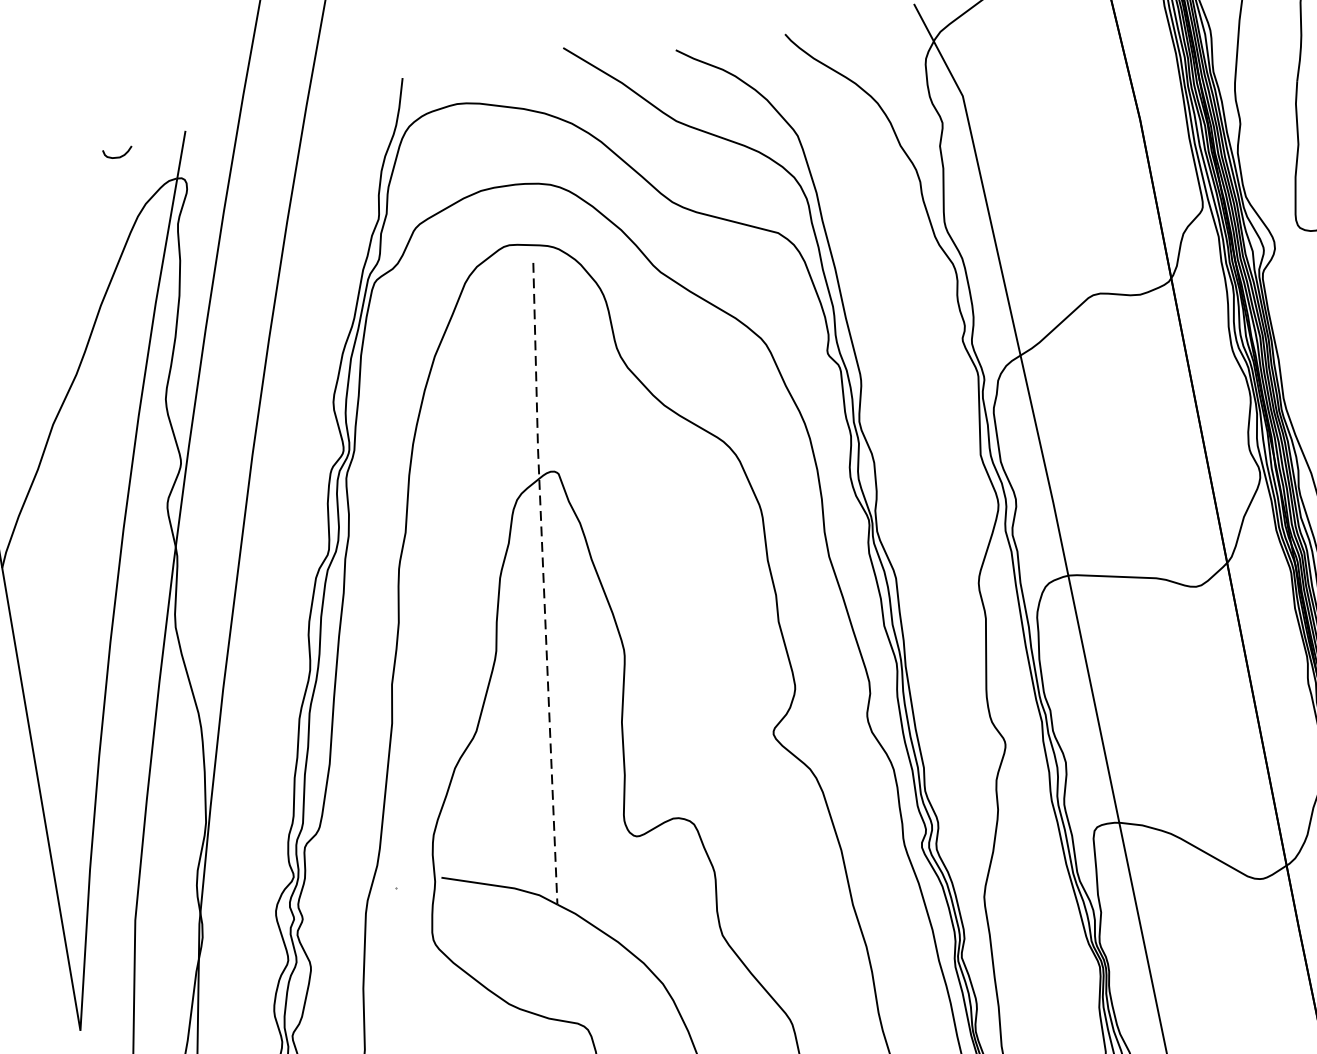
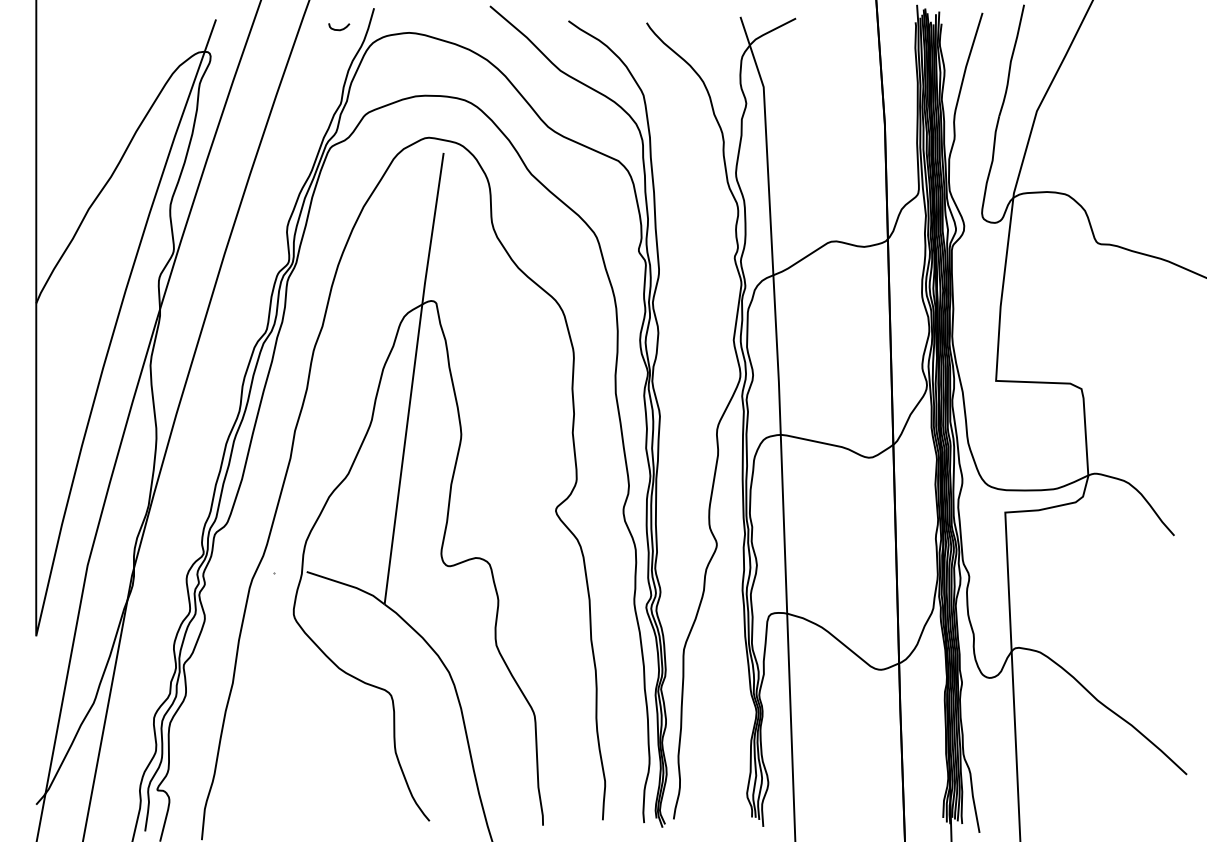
curve: (118, 156) -> (339, 29), moved
line: (544, 583) -> (413, 378), dashed -> solid

